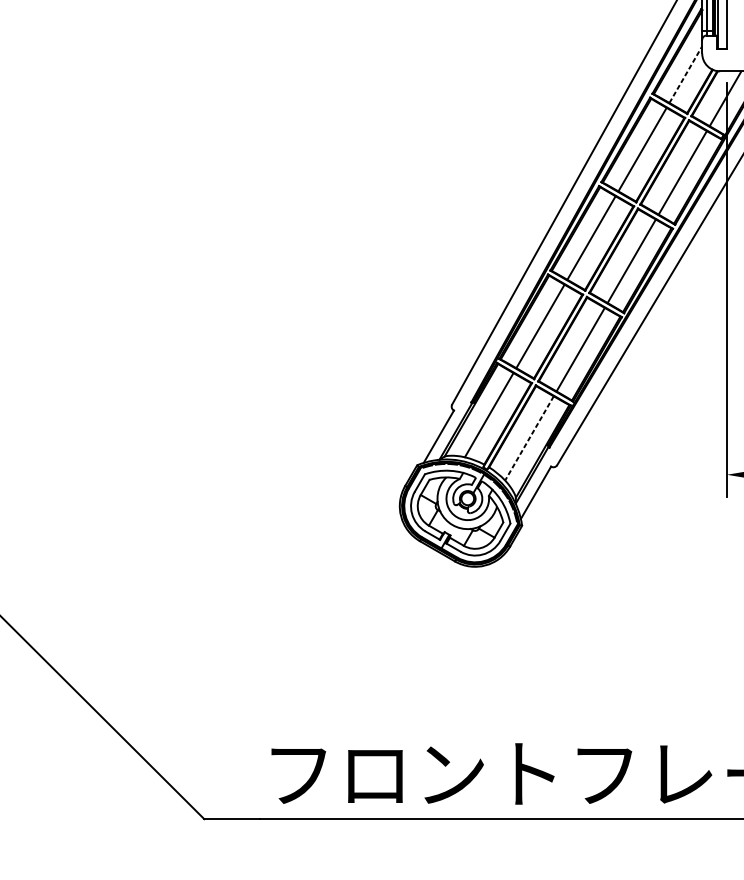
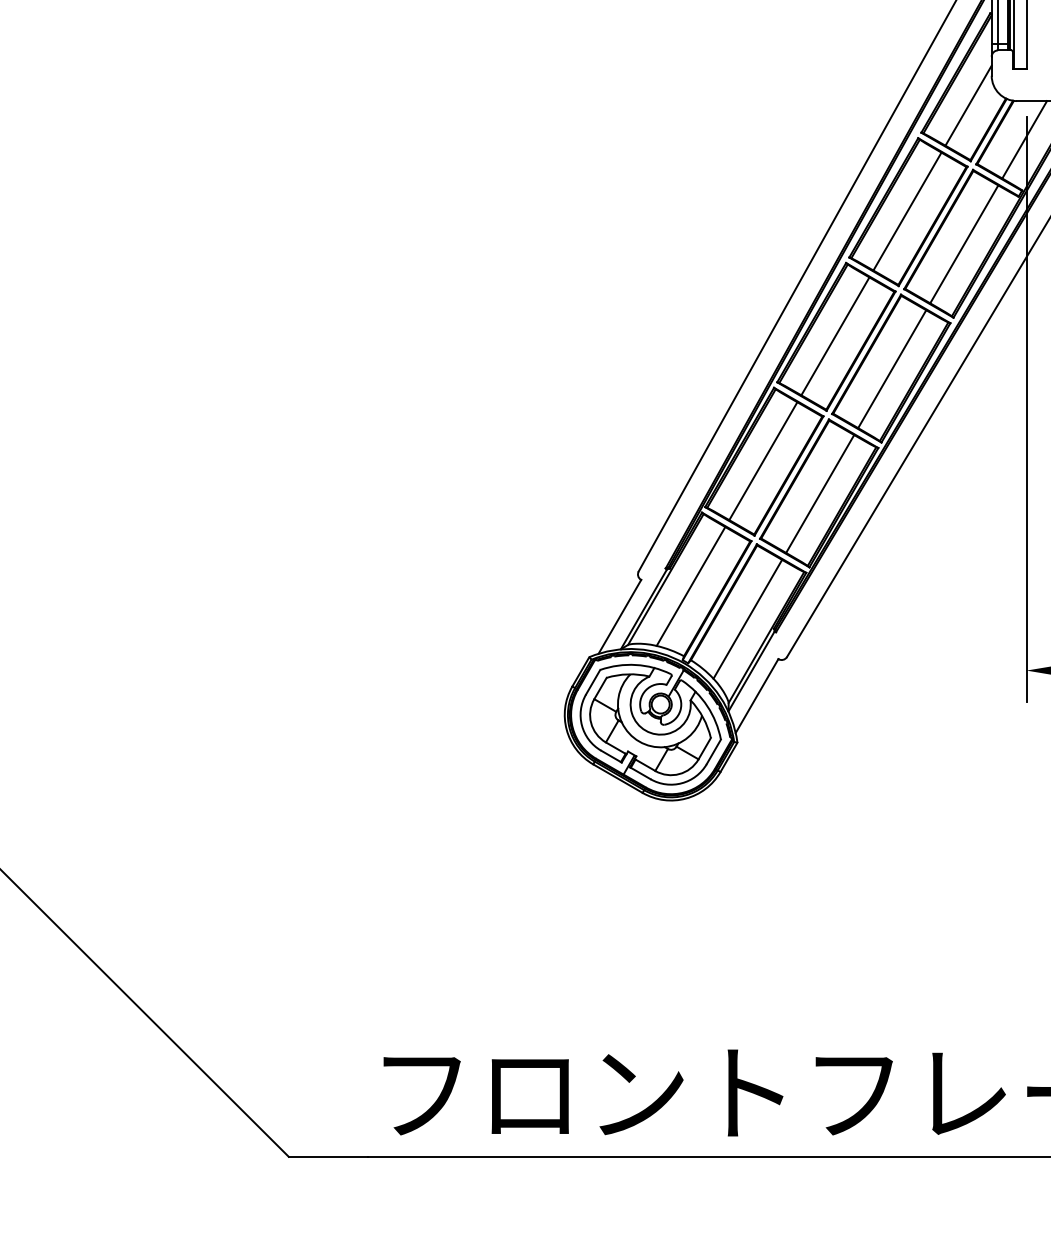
line: (685, 74) -> (968, 105), dashed -> solid
line: (529, 438) -> (747, 619), dashed -> solid

